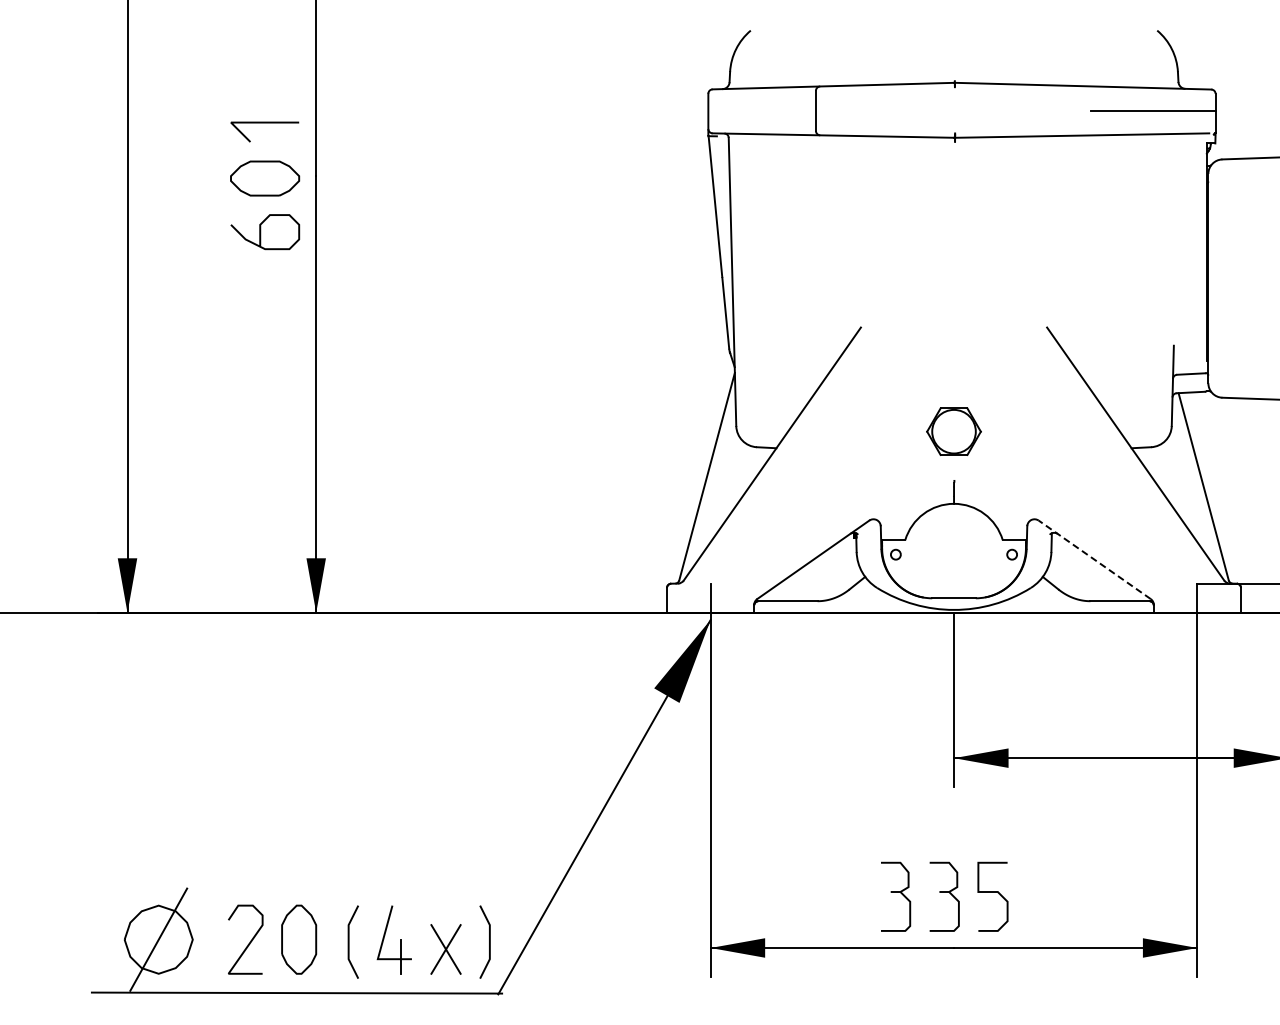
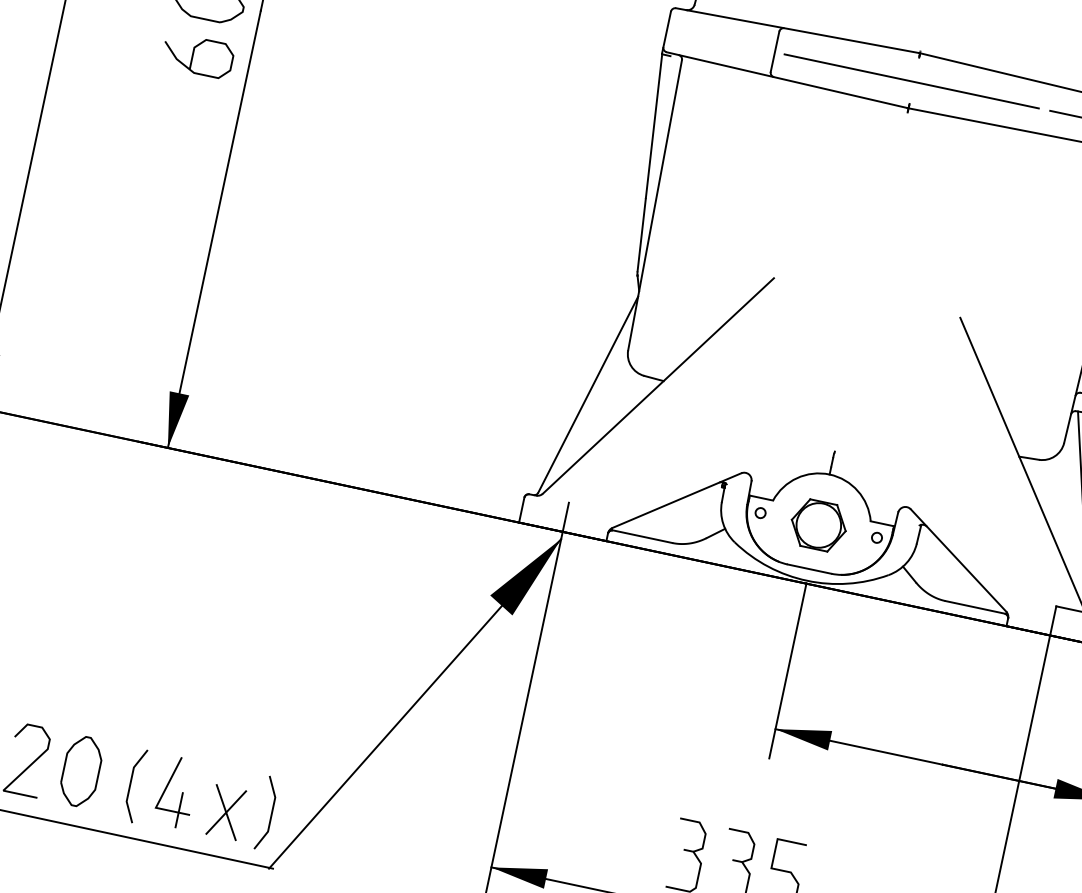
line: (952, 110) -> (911, 80), added
part: (953, 431) -> (818, 525), moved
line: (1094, 559) -> (958, 560), dashed -> solid

